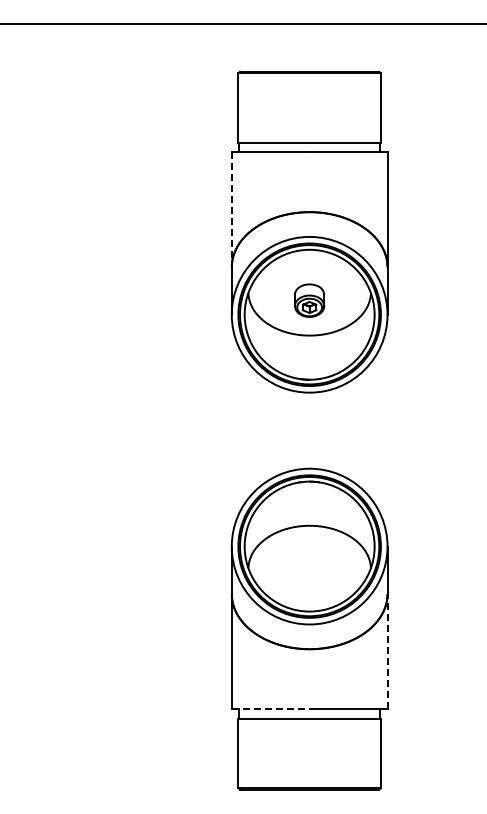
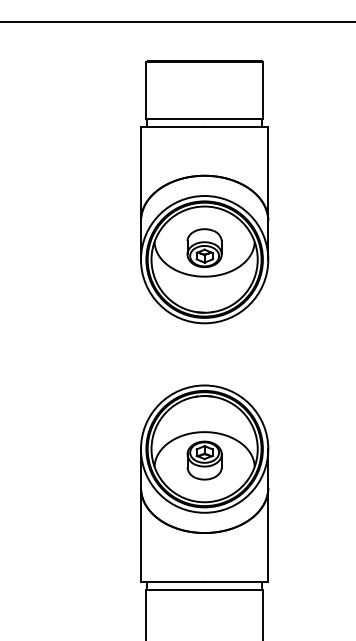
line: (231, 210) -> (140, 174), dashed -> solid
part: (309, 300) -> (204, 247), size x1.43
part: (309, 560) -> (204, 460), added
line: (387, 651) -> (268, 534), dashed -> solid
line: (270, 708) -> (172, 581), dashed -> solid

